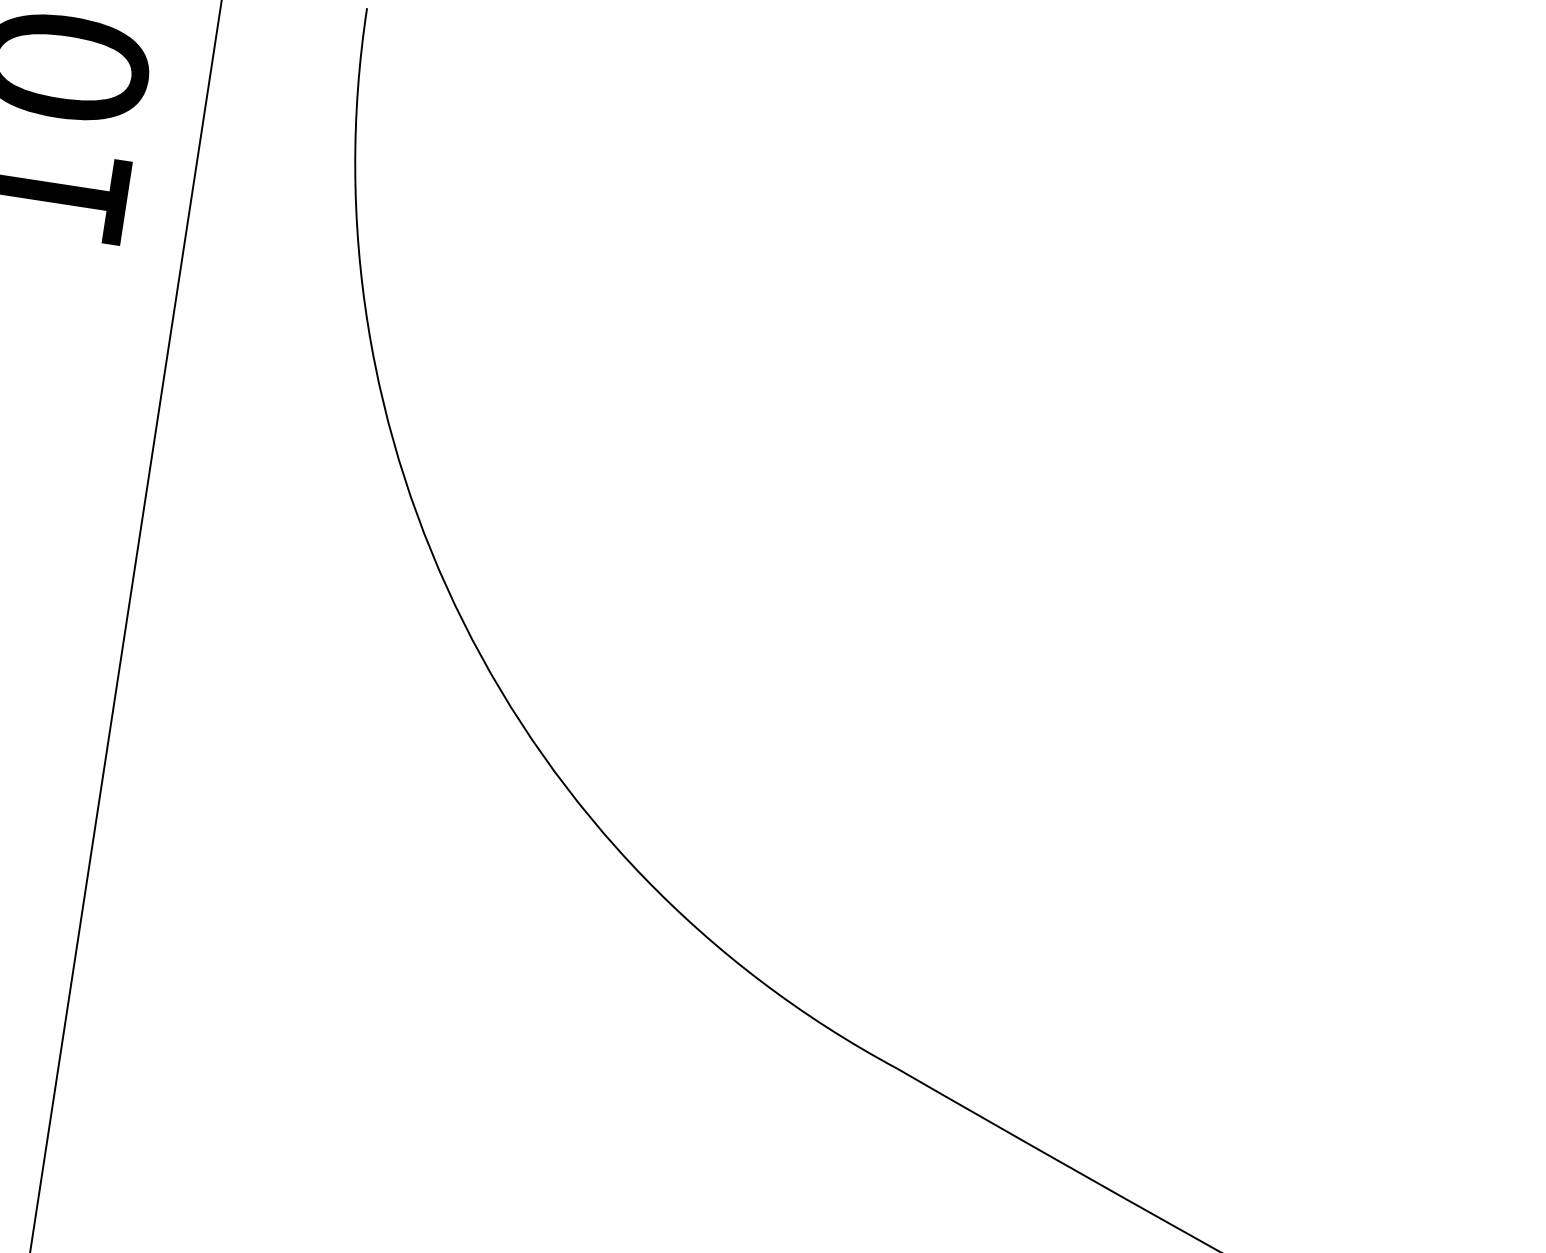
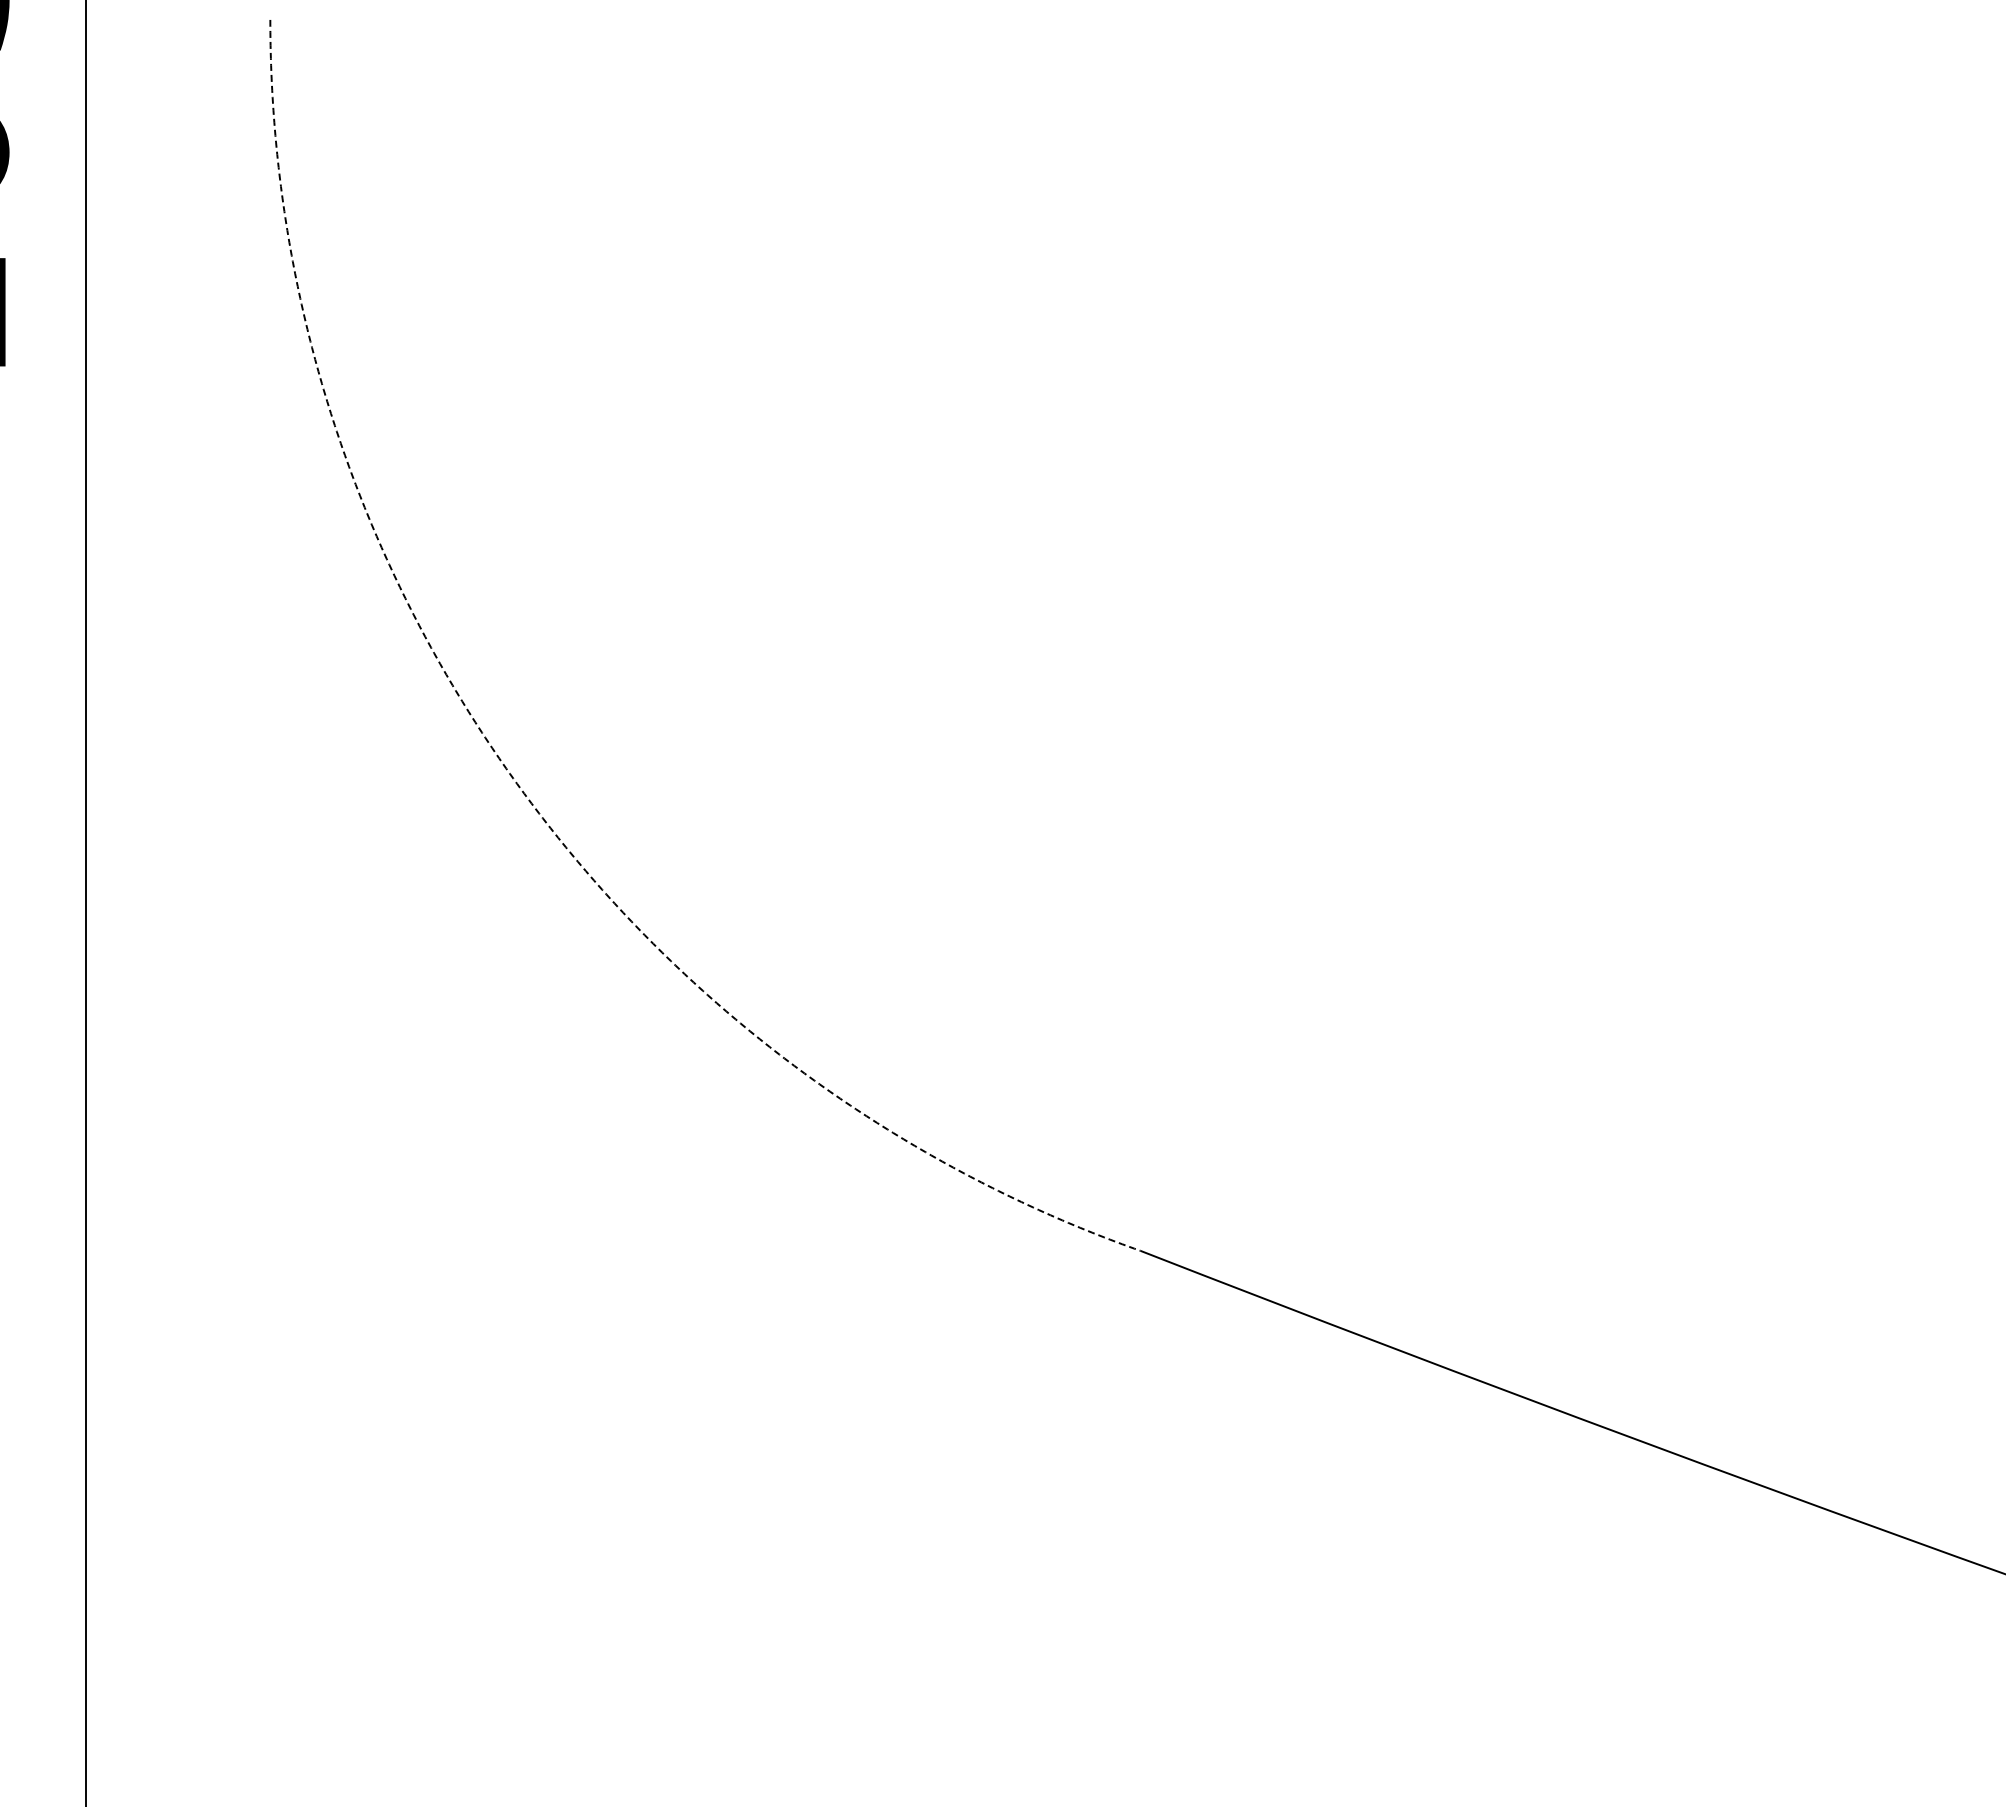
arc: (463, 622) -> (509, 773), solid -> dashed

